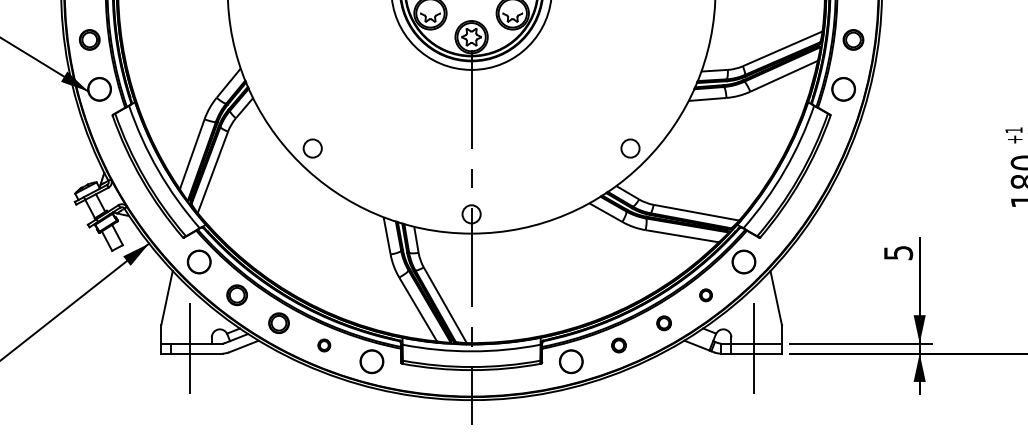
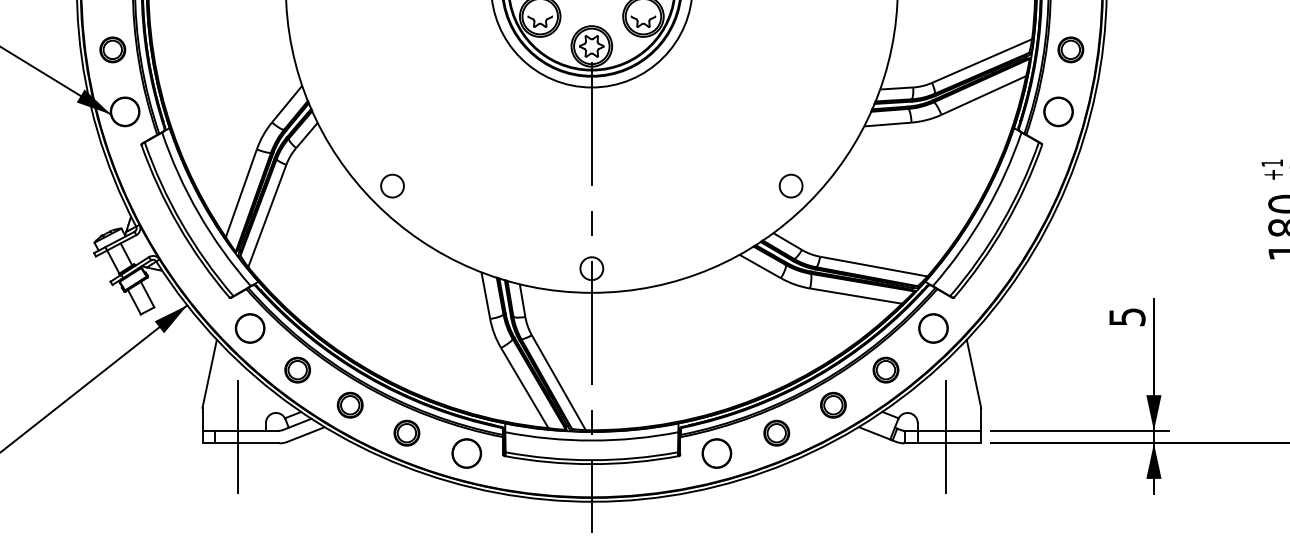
part: (705, 295) -> (885, 370), size x1.67
part: (663, 323) -> (832, 405), size x1.43
part: (324, 345) -> (407, 433), size x1.67
part: (618, 345) -> (776, 433), size x1.43

